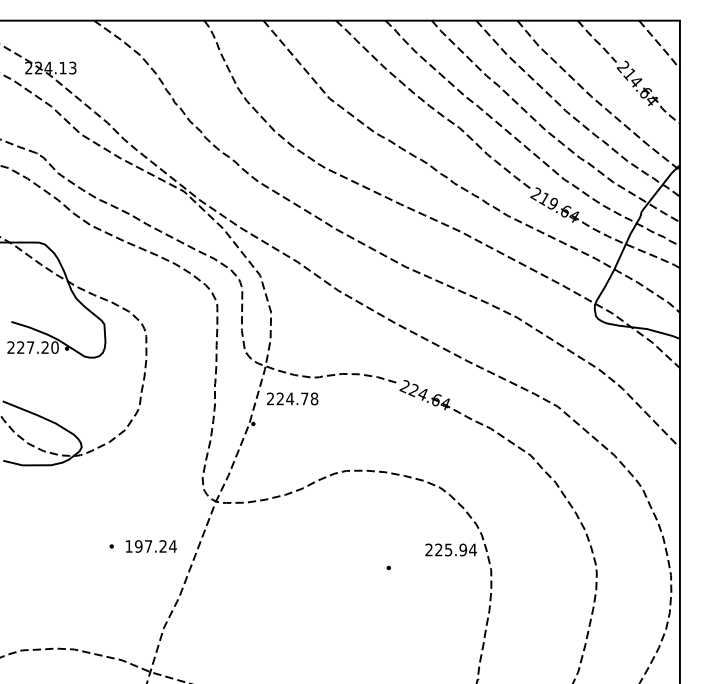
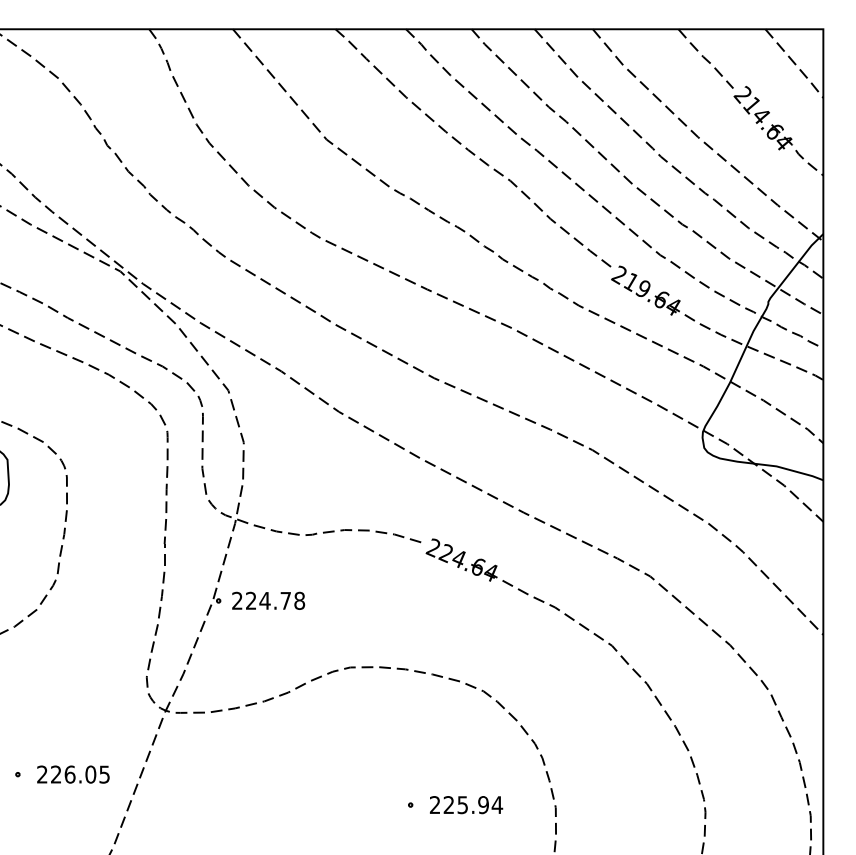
text: (292, 398) -> (268, 600), moved
text: (150, 546) -> (72, 774), 197.24 -> 226.05
text: (450, 549) -> (465, 804), moved

